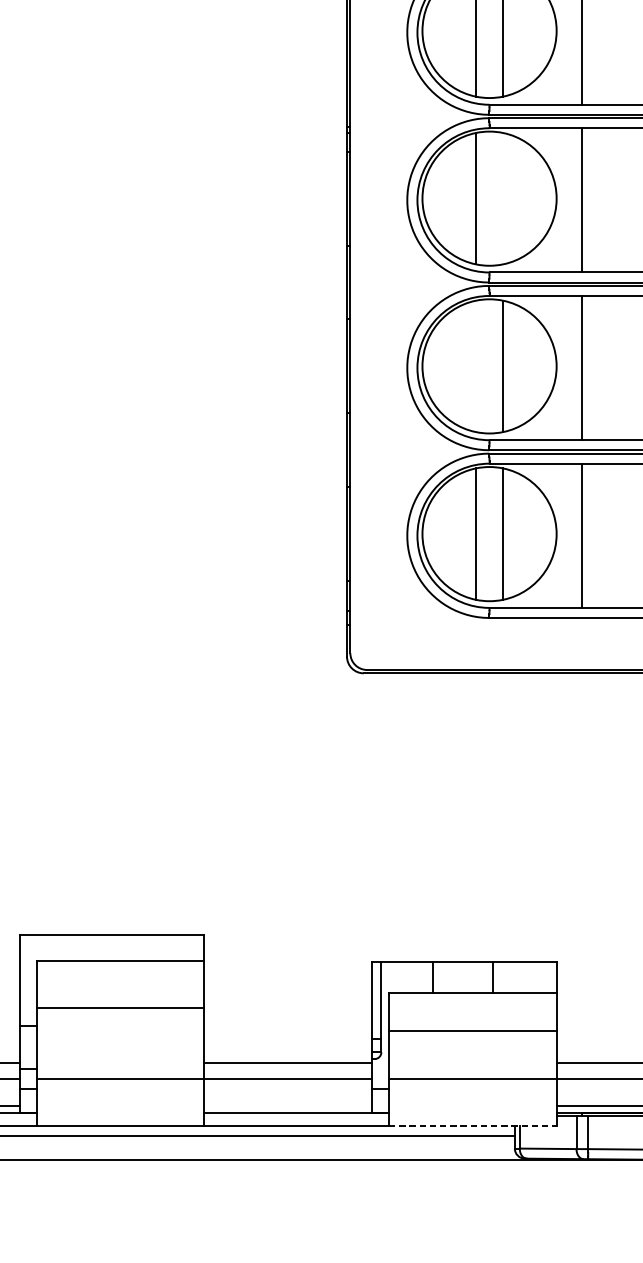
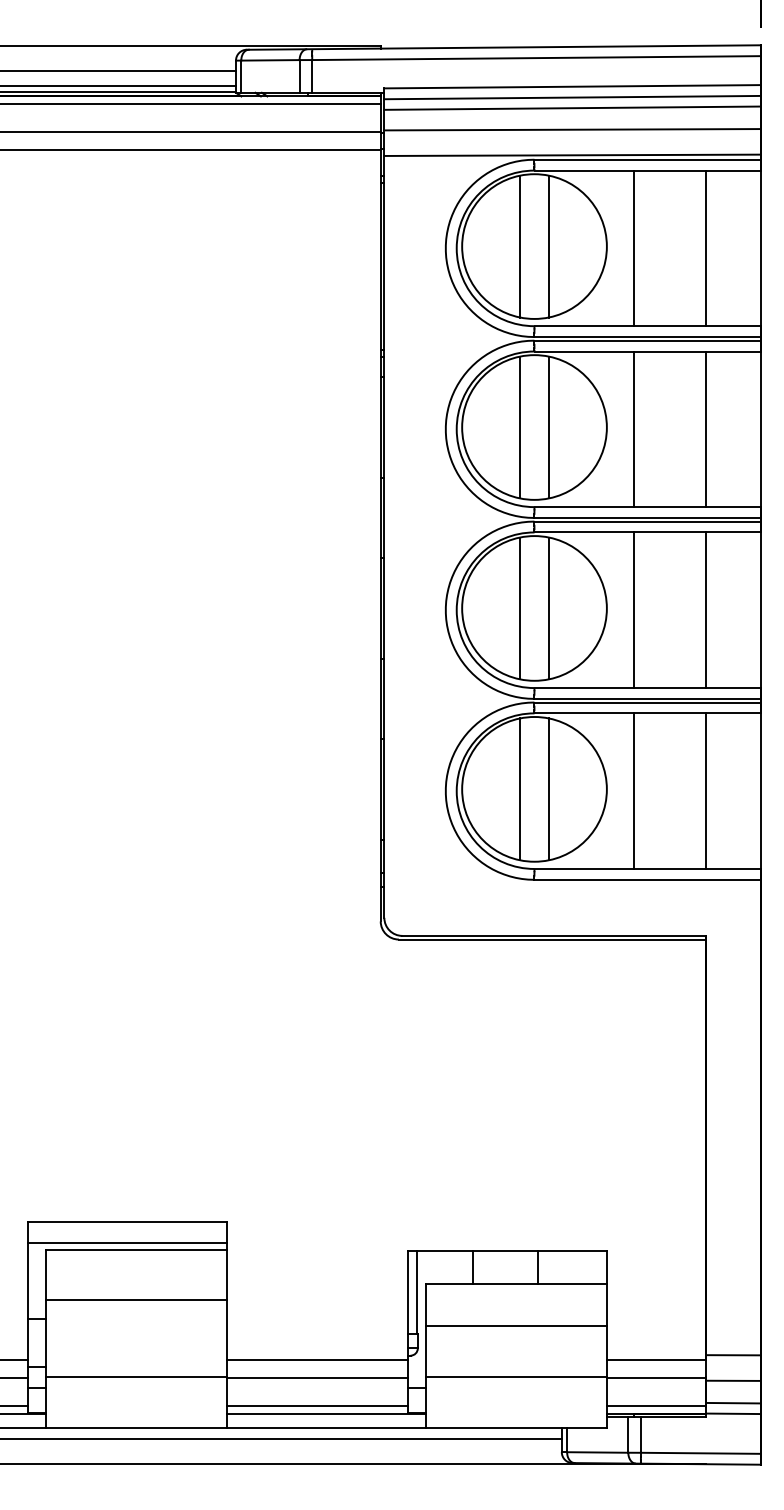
line: (503, 198) -> (549, 427), added
line: (476, 366) -> (520, 608), added
line: (111, 955) -> (126, 1243), added
line: (287, 1106) -> (316, 1406), added
line: (472, 1126) -> (516, 1428), dashed -> solid

